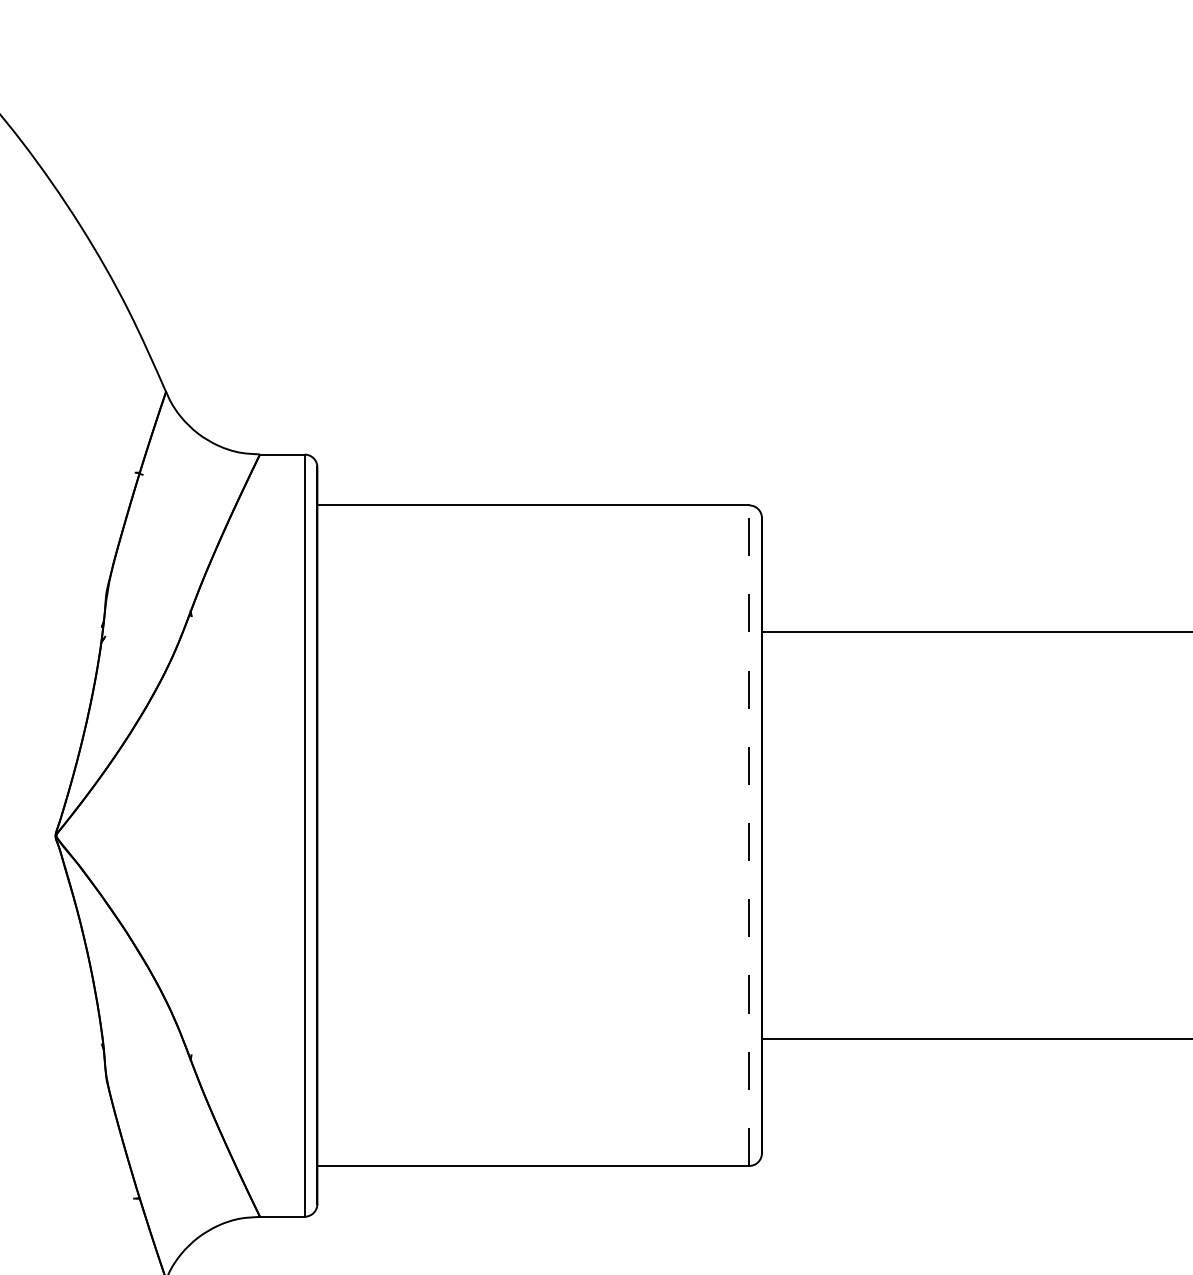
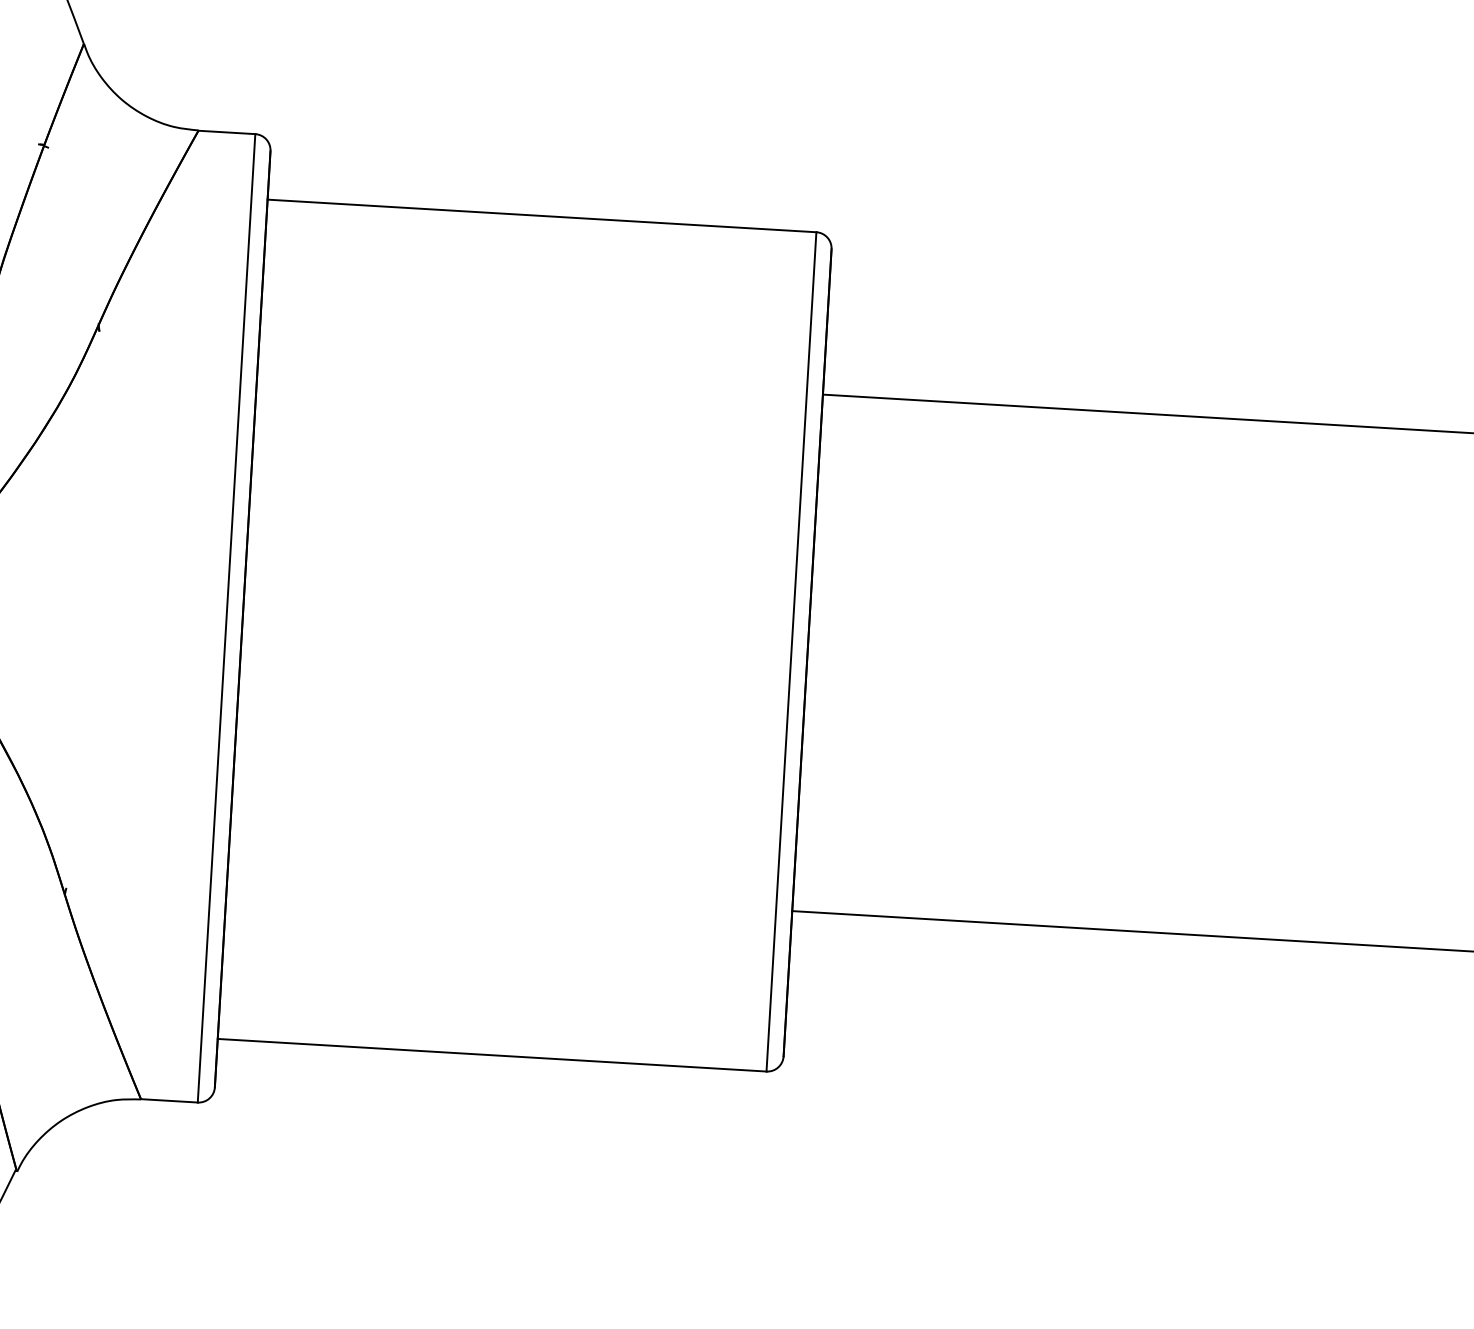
line: (749, 835) -> (791, 651), dashed -> solid

